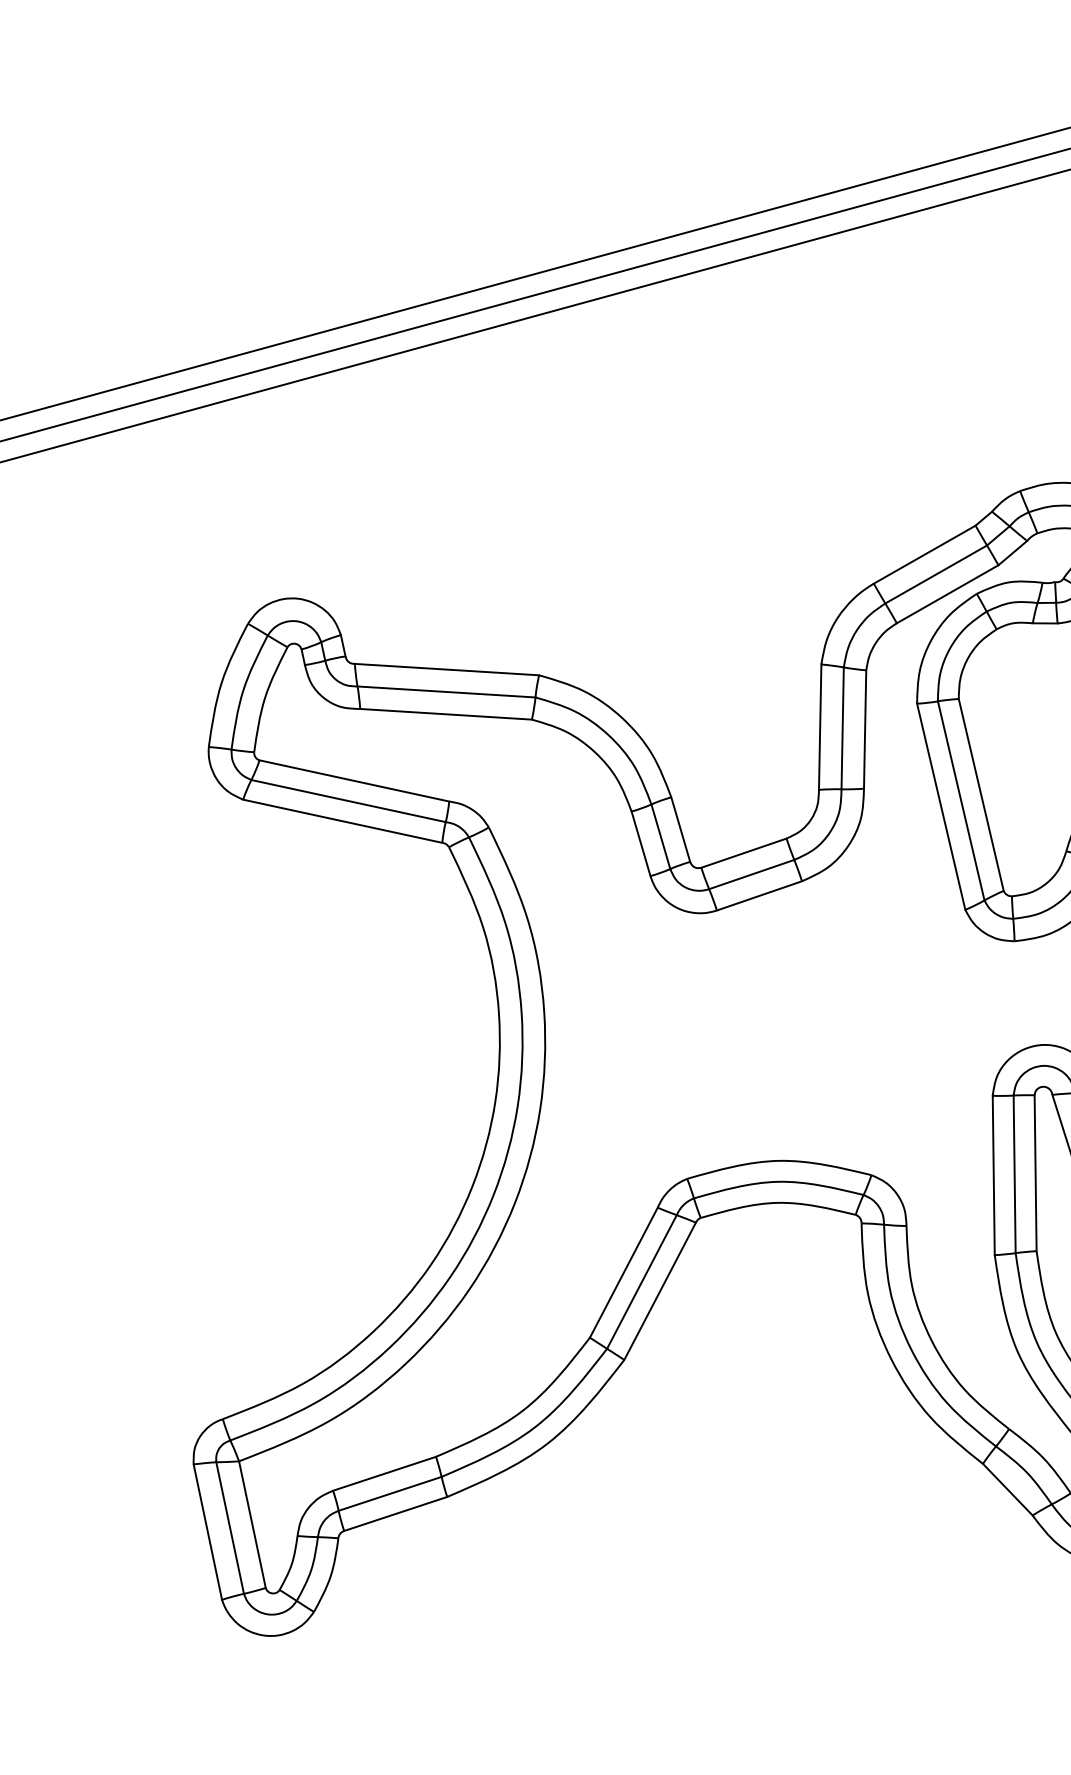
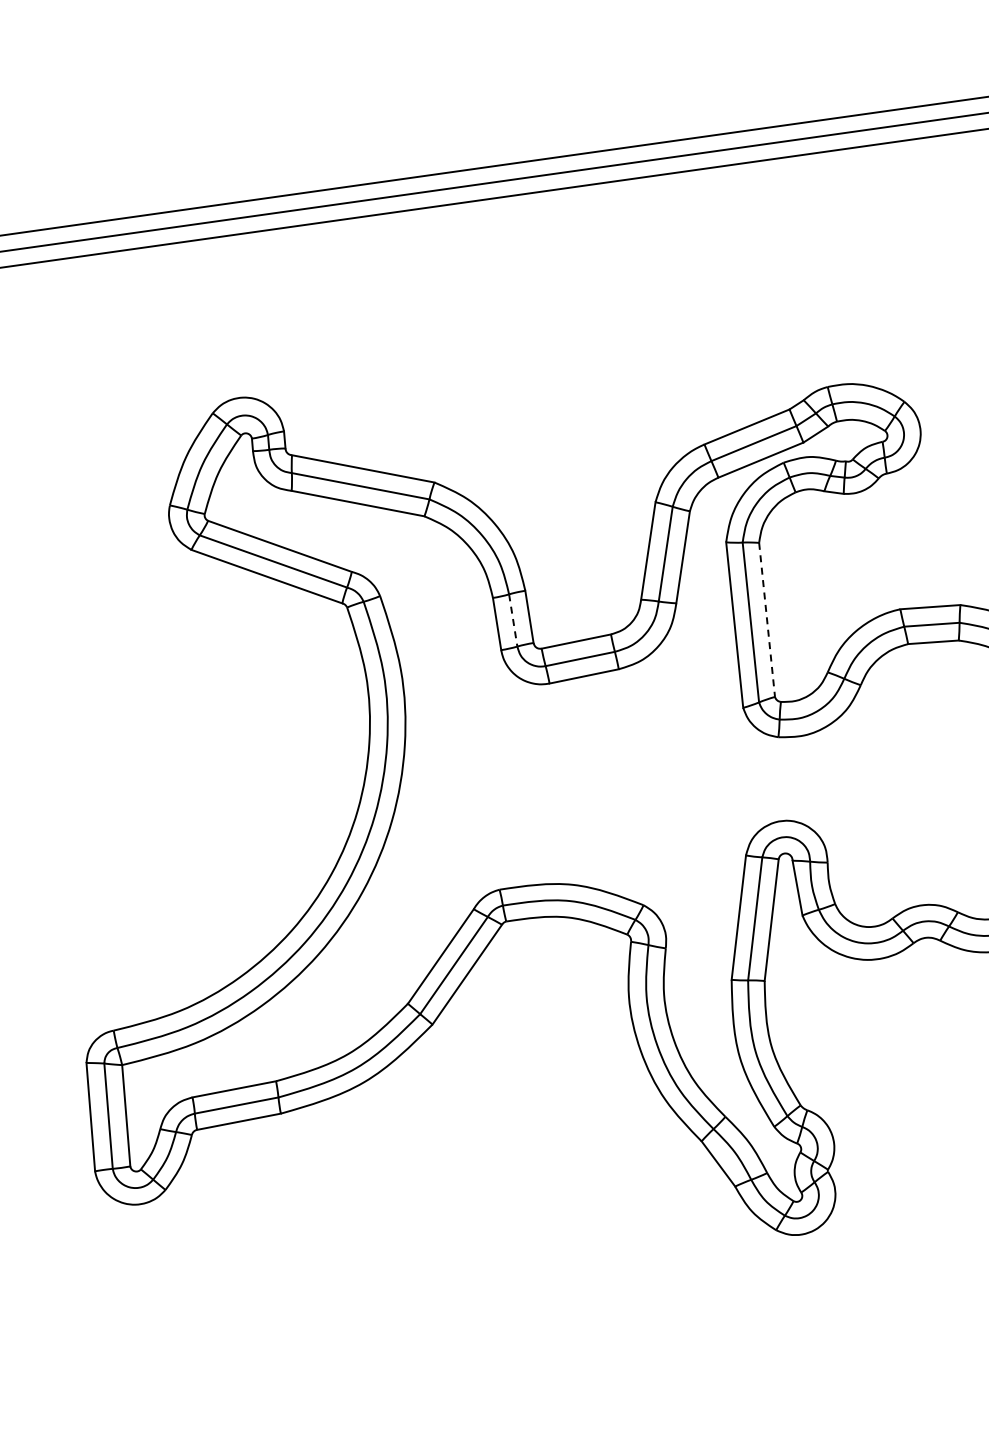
line: (981, 795) -> (767, 620), solid -> dashed
line: (661, 836) -> (513, 620), solid -> dashed

